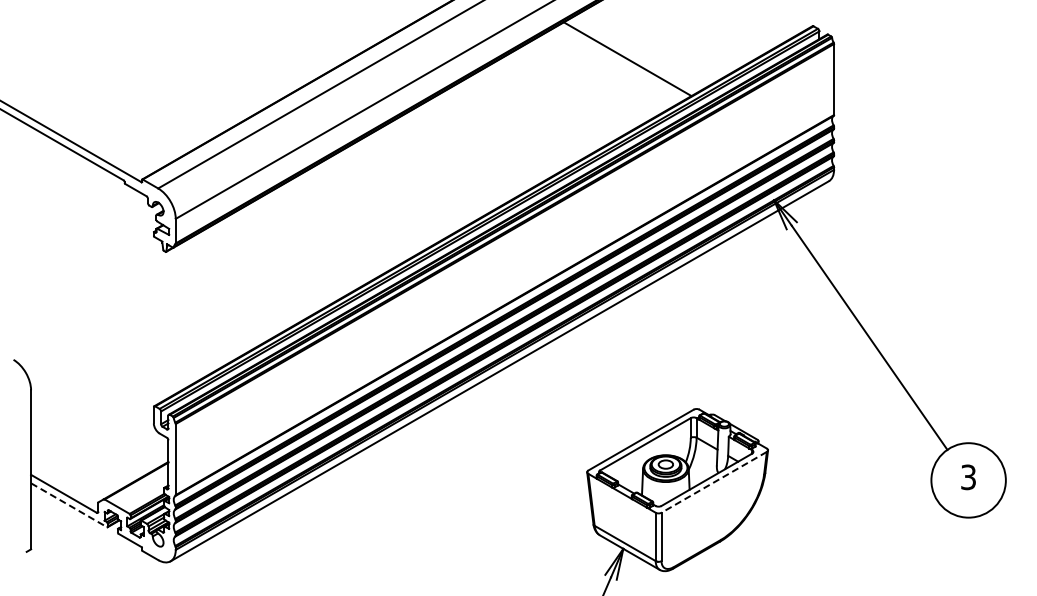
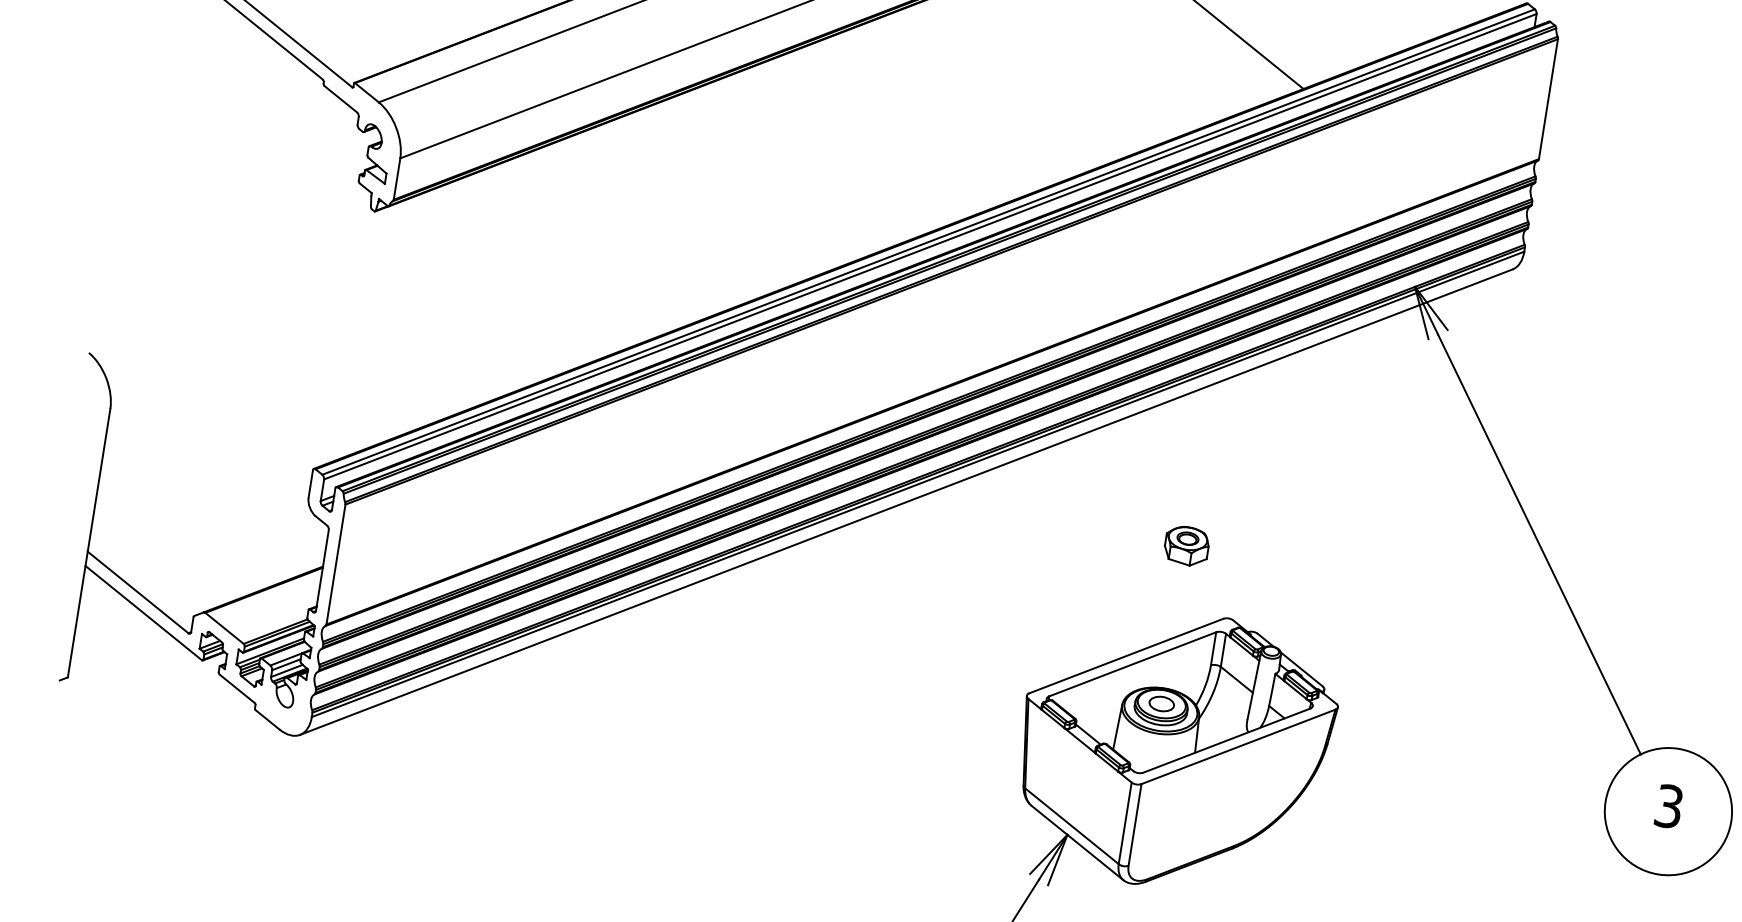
part: (665, 371) -> (1185, 546), added
line: (714, 482) -> (1238, 747), dashed -> solid
line: (69, 505) -> (144, 613), dashed -> solid

